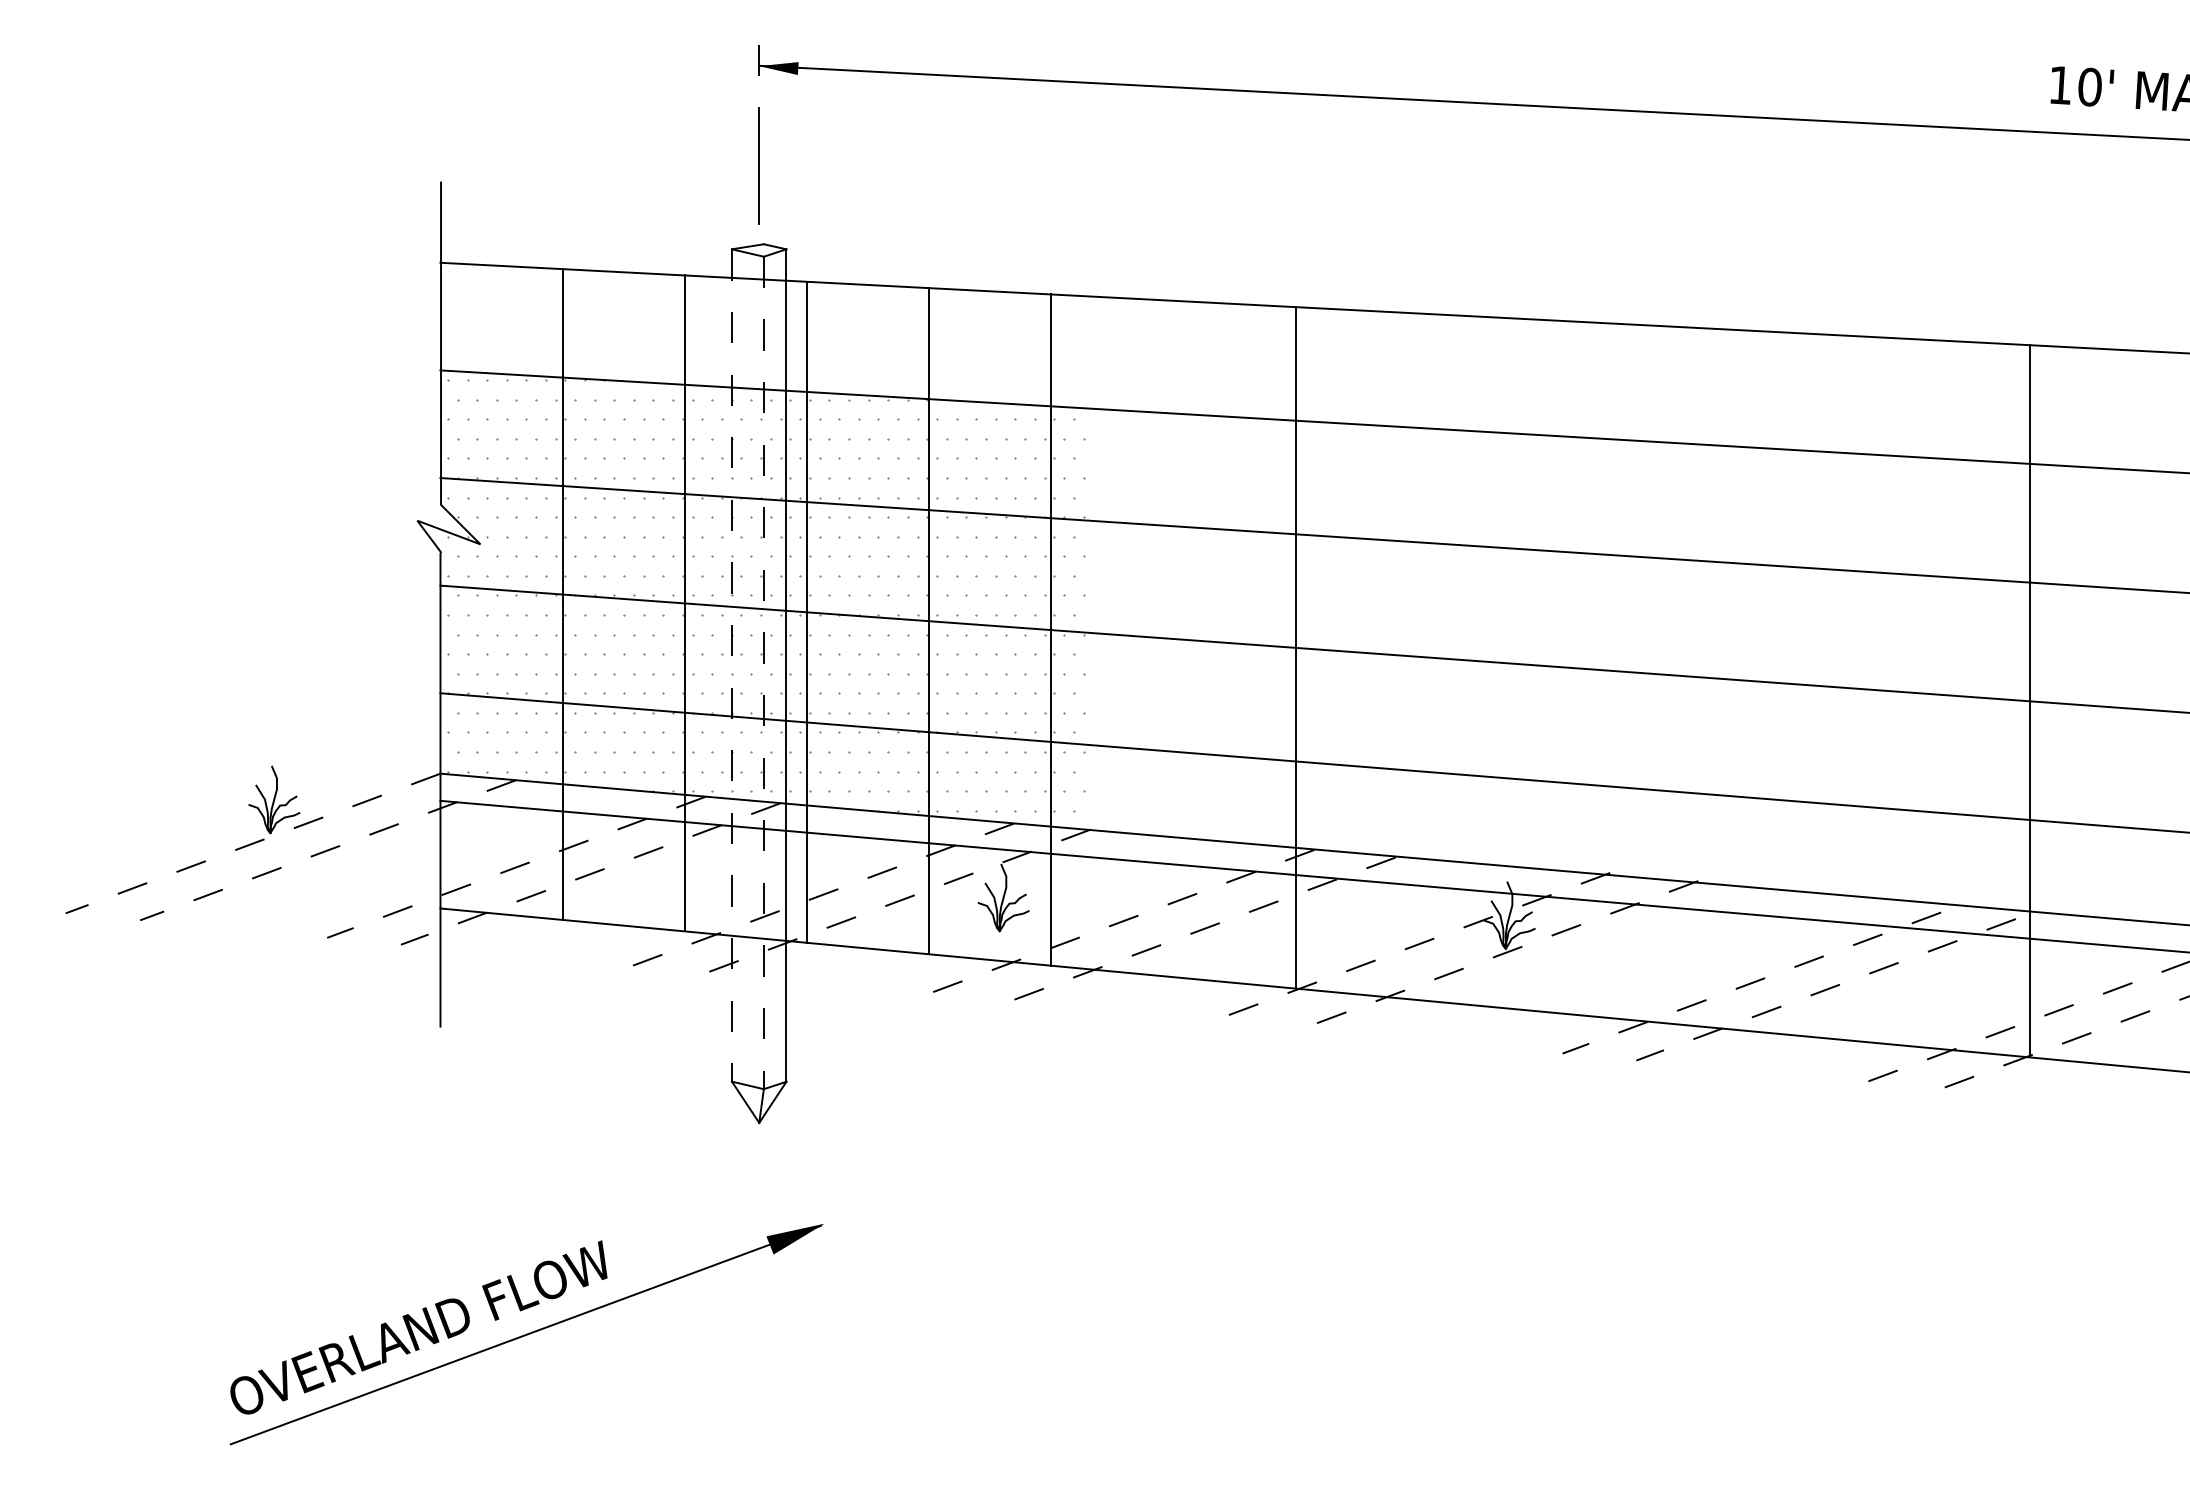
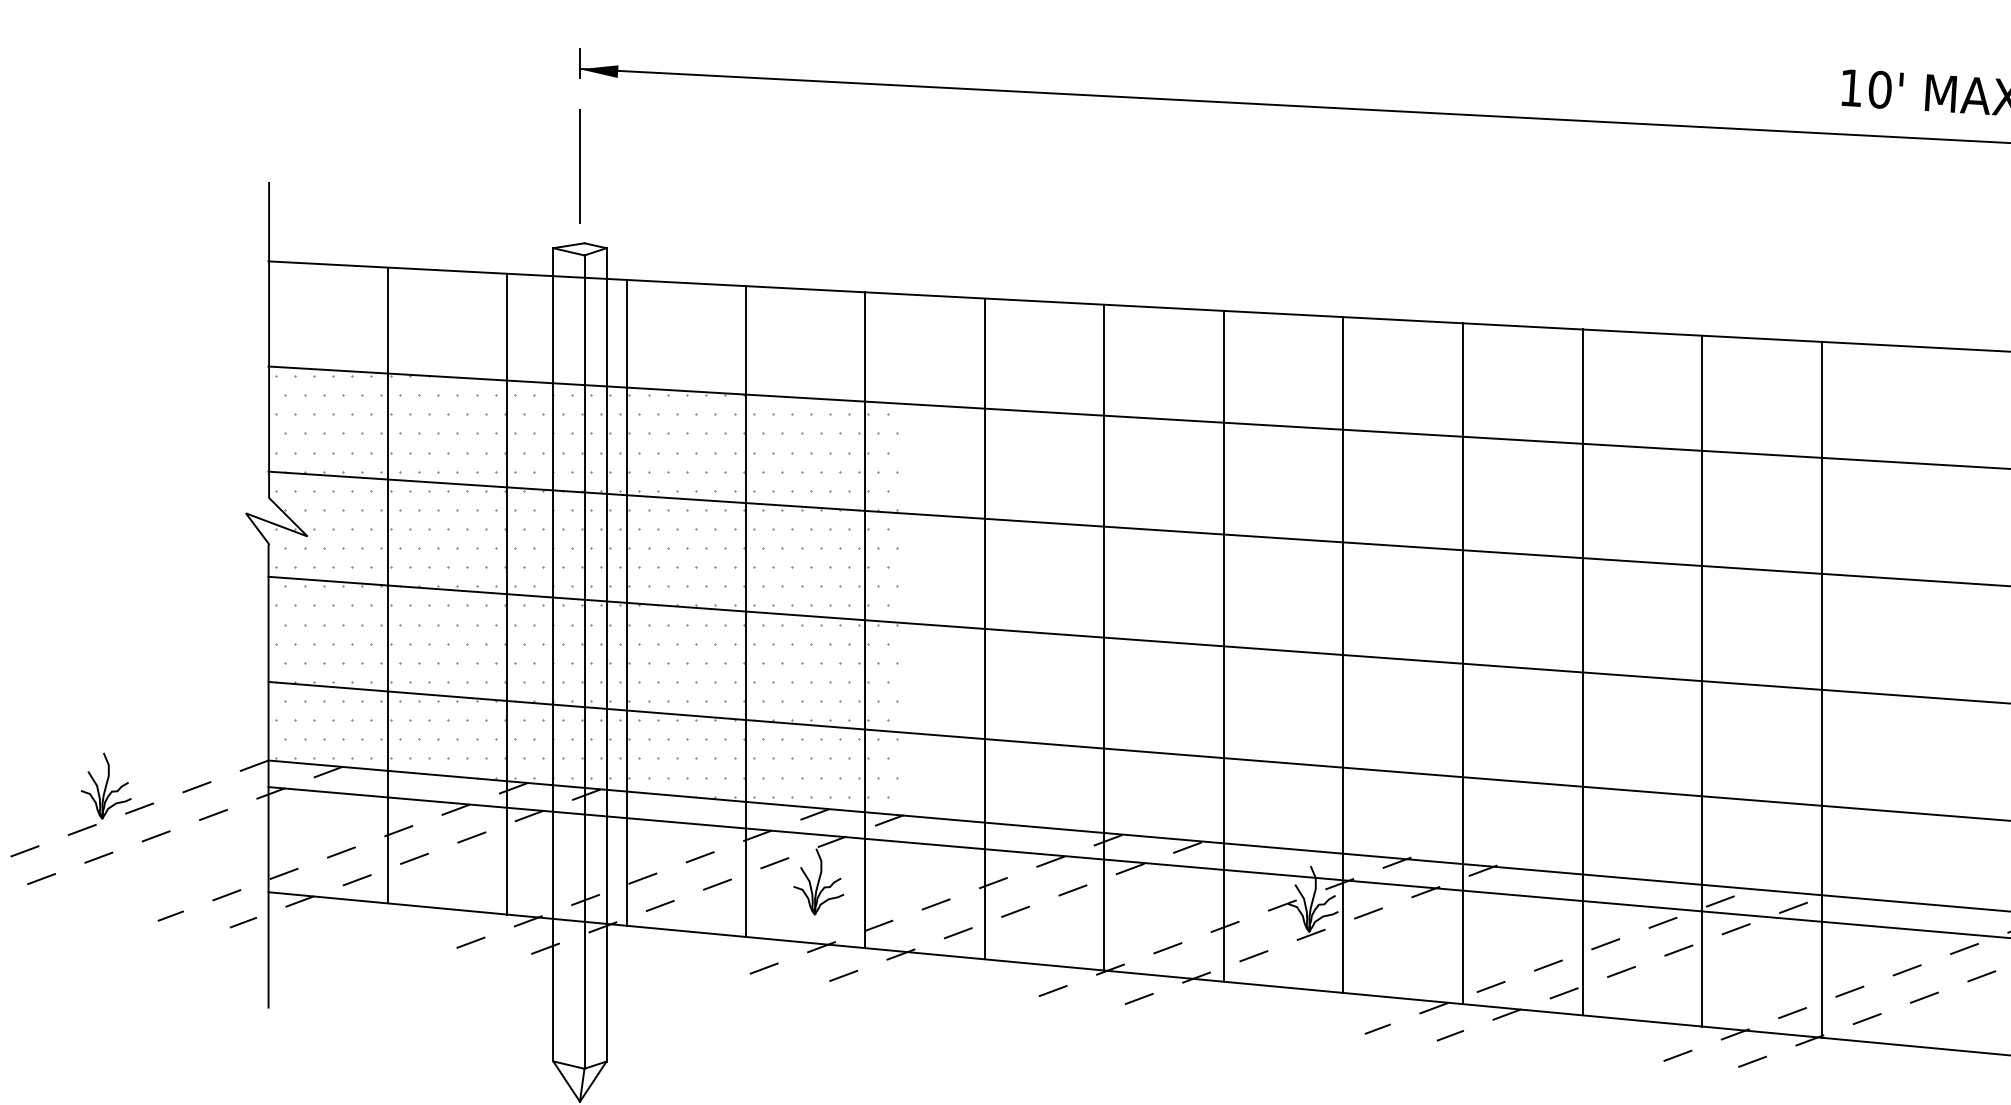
line: (1173, 638) -> (984, 628), added
line: (1418, 656) -> (1224, 646), added
line: (731, 665) -> (552, 654), dashed -> solid
line: (1540, 665) -> (1343, 654), added
line: (763, 673) -> (584, 662), dashed -> solid
line: (1662, 674) -> (1462, 663), added
line: (1785, 683) -> (1582, 672), added
line: (1907, 691) -> (1701, 680), added

